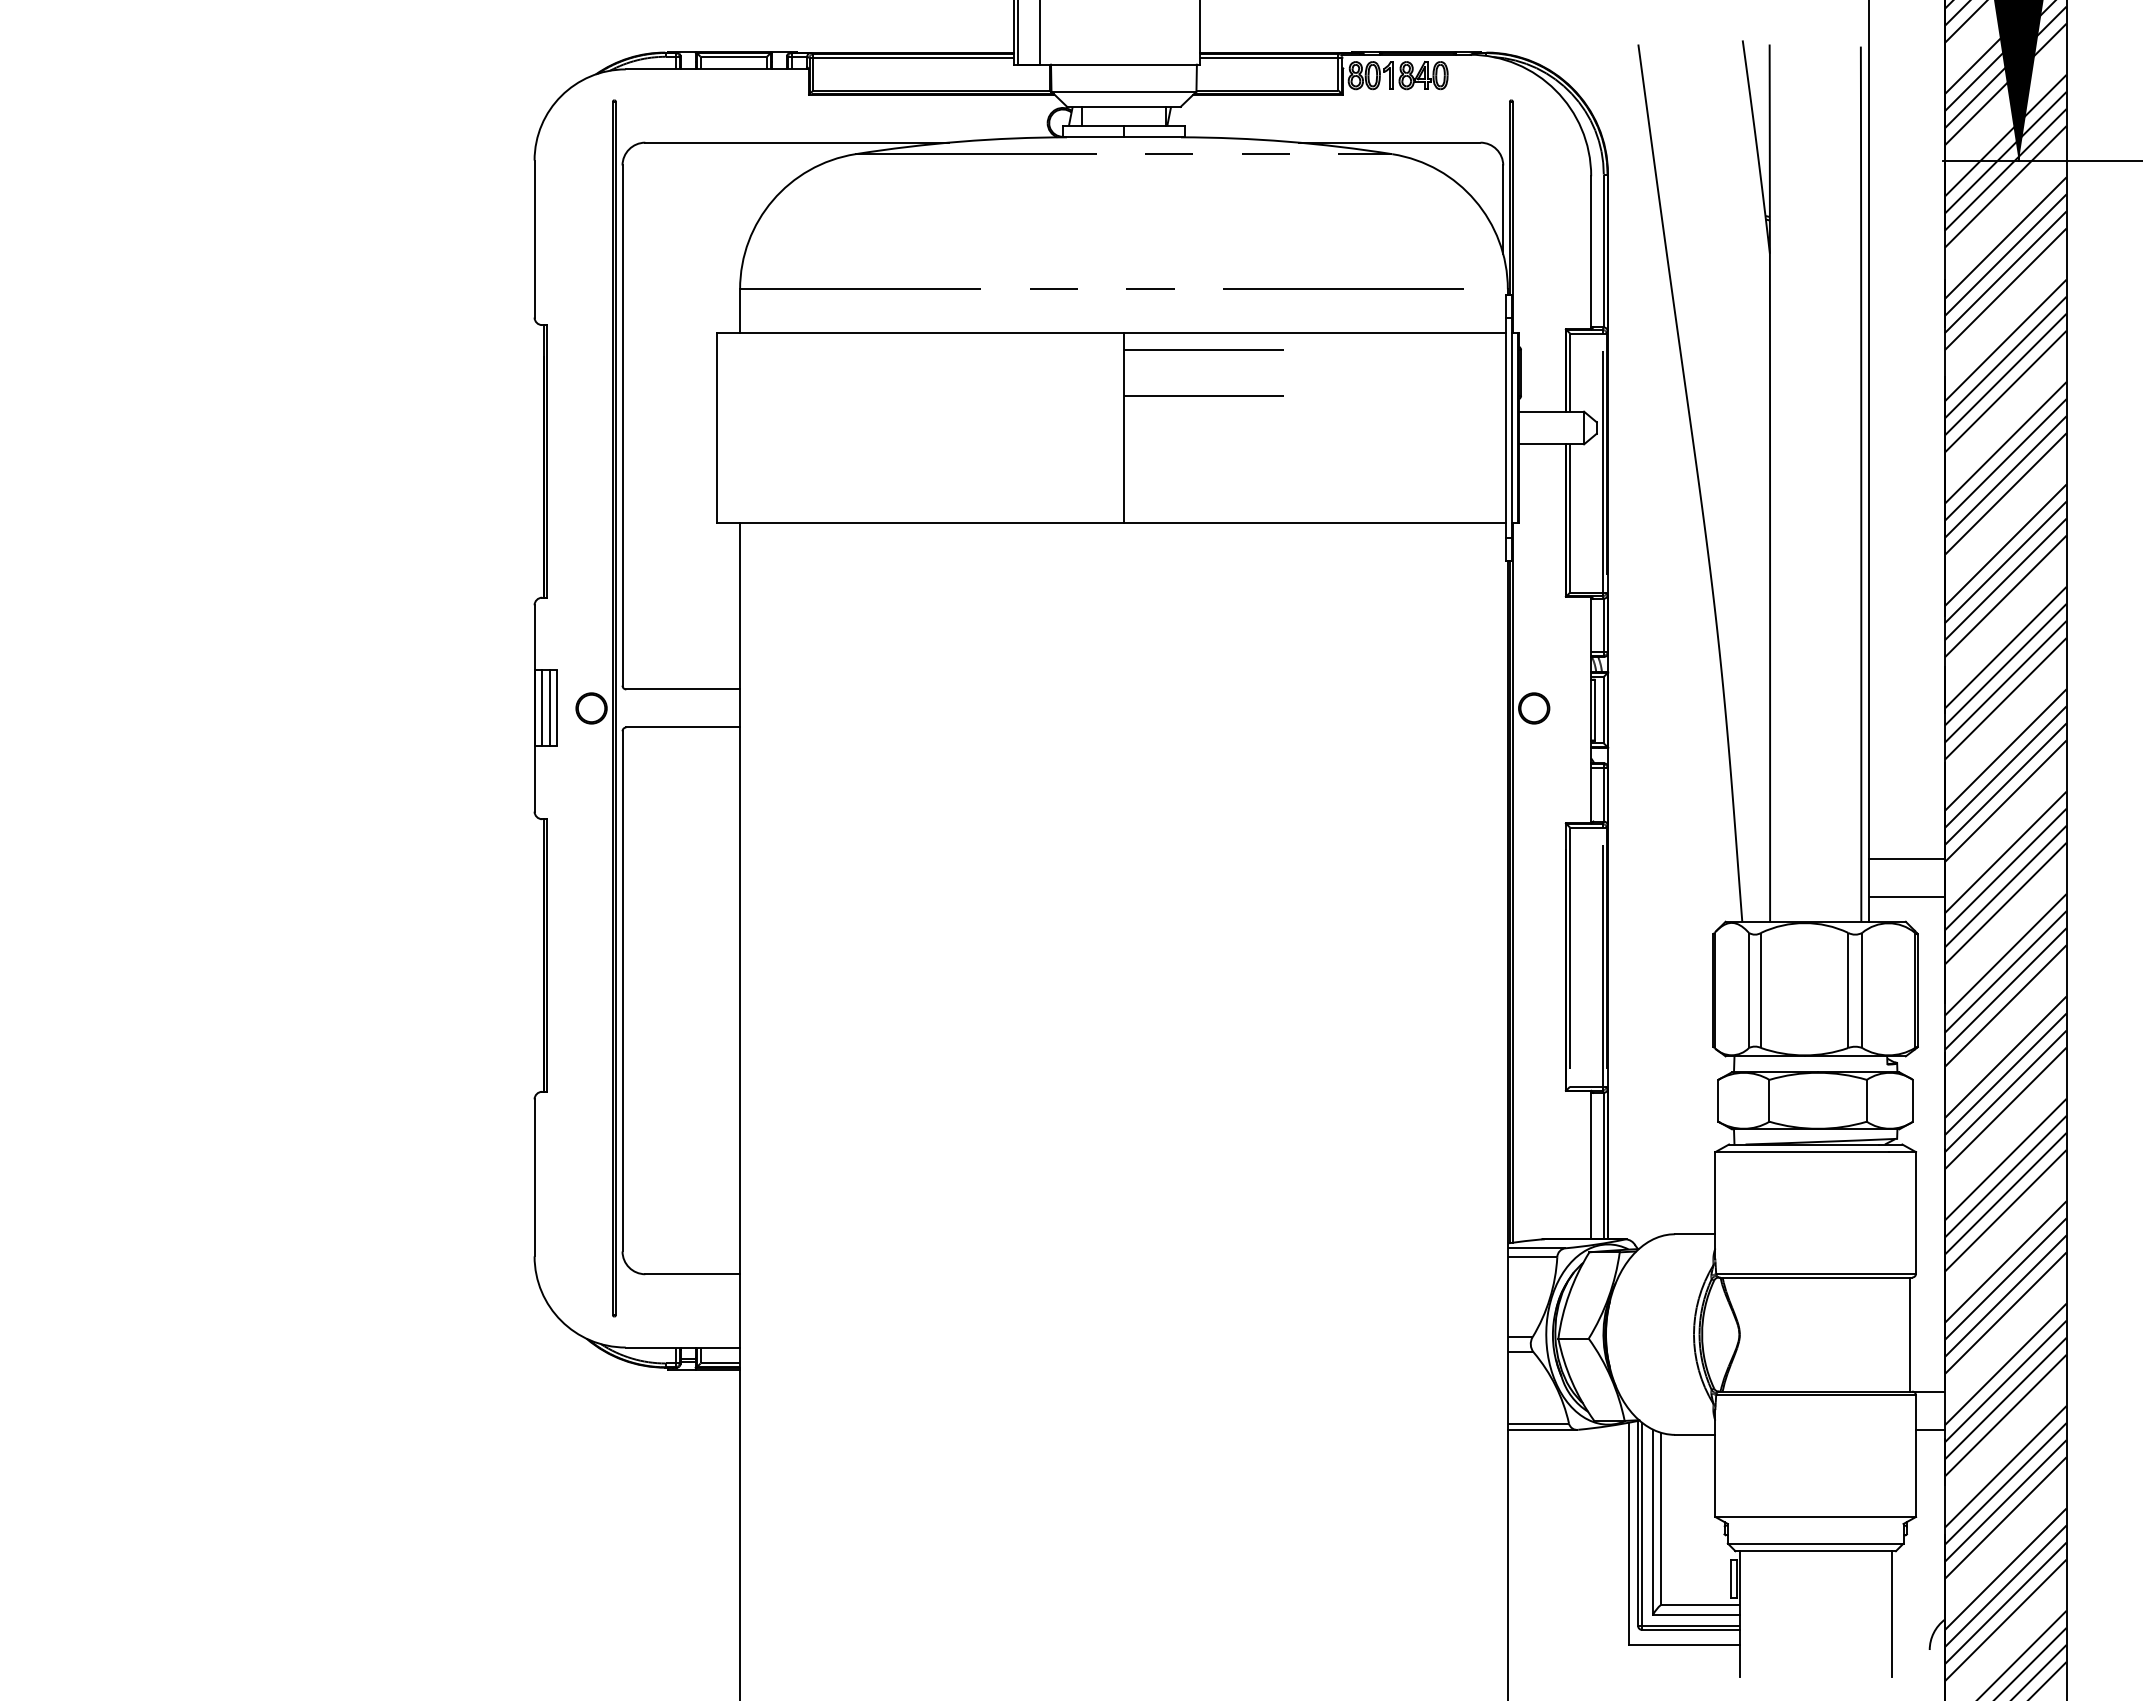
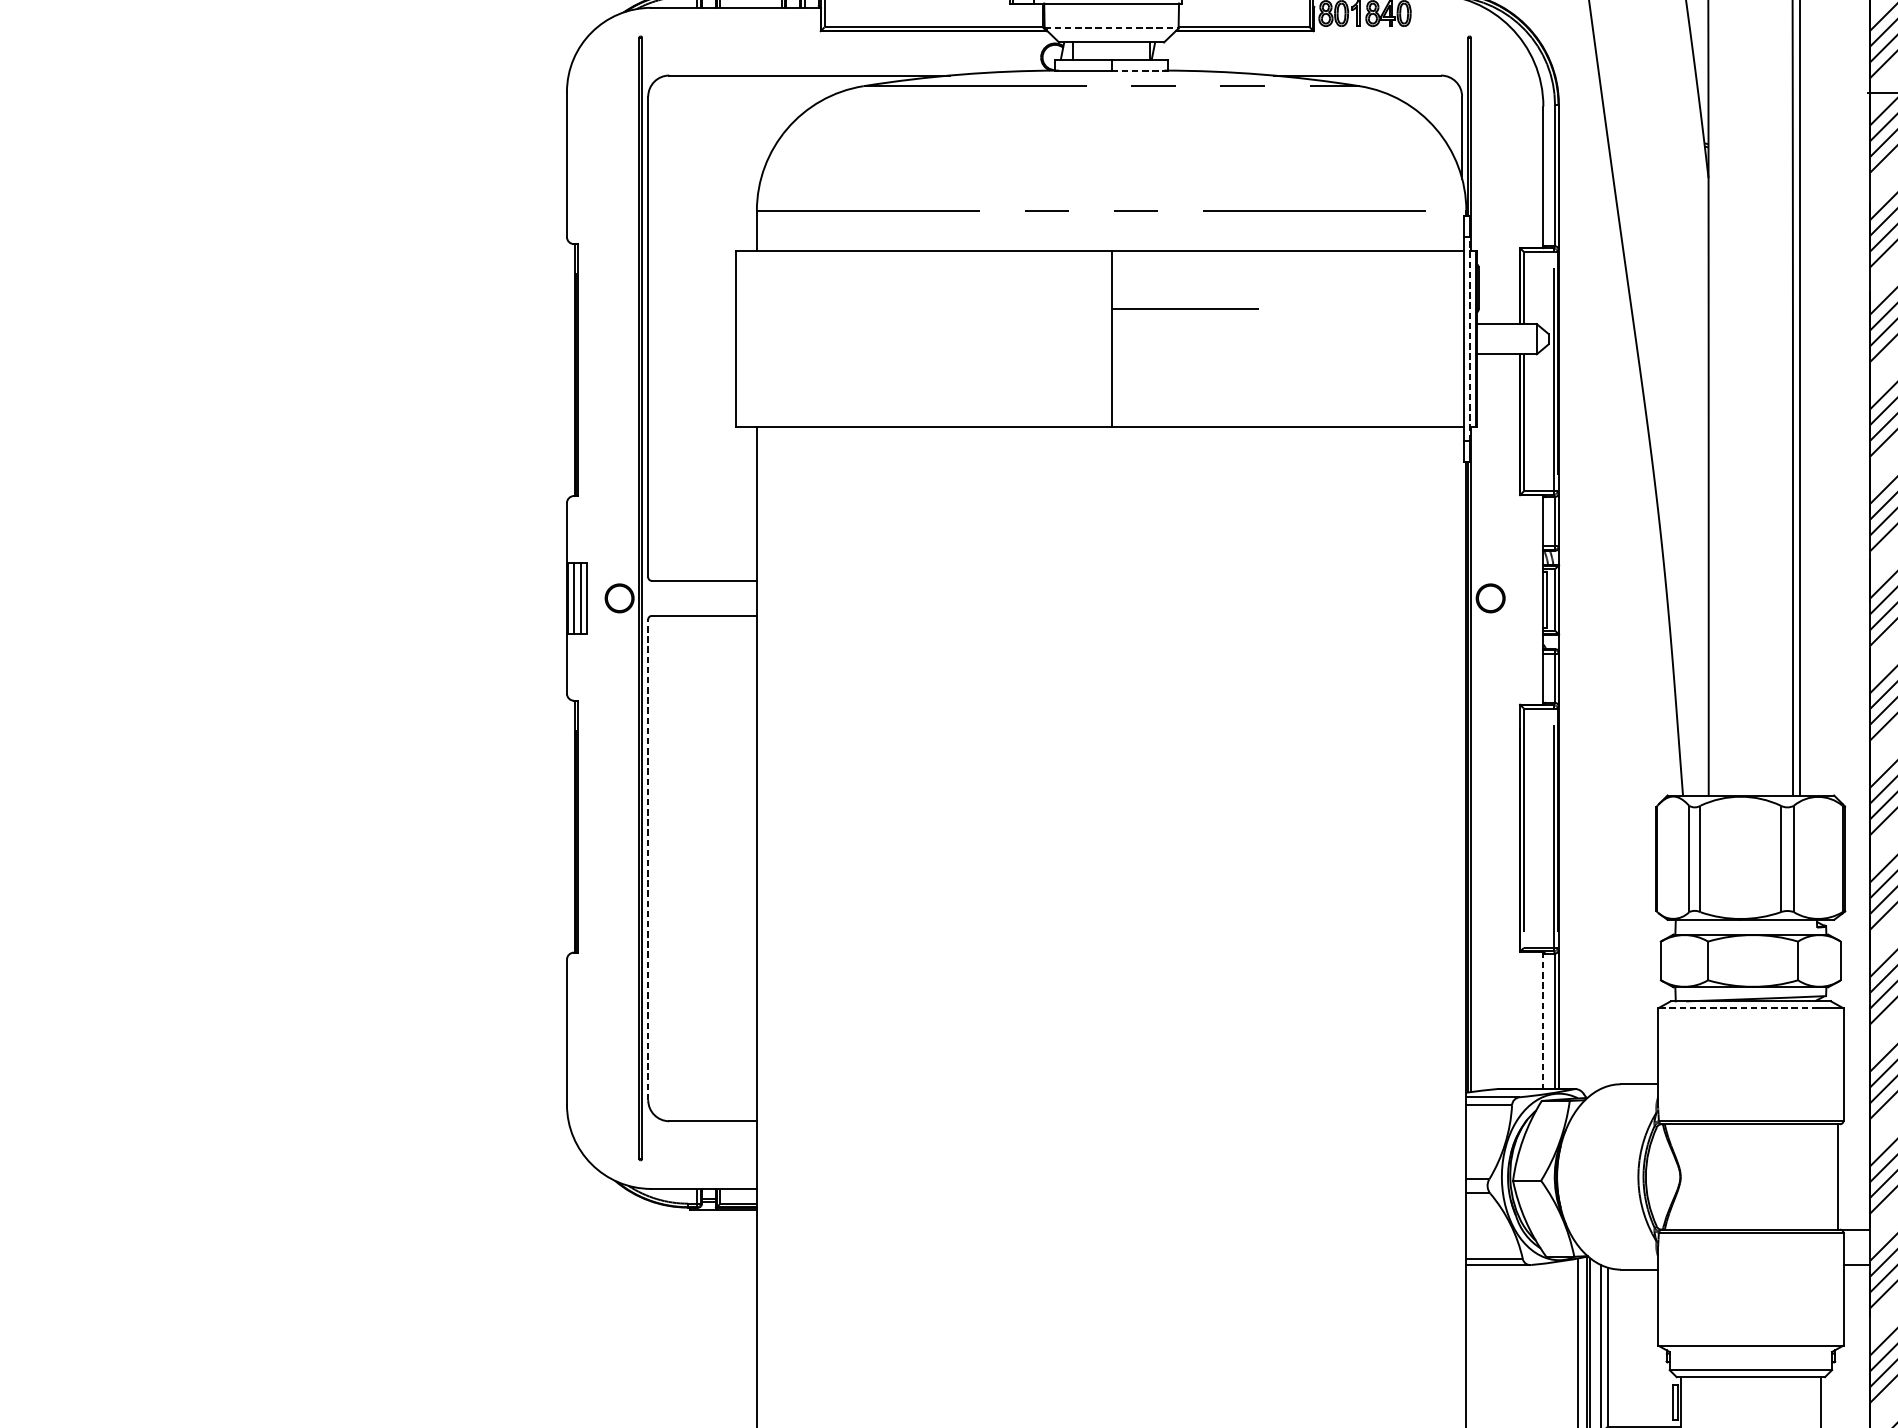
line: (1124, 91) -> (1112, 28), solid -> dashed
line: (1154, 137) -> (1139, 70), solid -> dashed
line: (1203, 350) -> (1185, 267), removed
line: (1511, 427) -> (1469, 338), solid -> dashed
line: (1906, 859) -> (1834, 737), removed
line: (1906, 897) -> (1834, 773), removed
line: (622, 990) -> (648, 859), solid -> dashed
line: (1801, 1152) -> (1737, 1008), solid -> dashed
line: (1591, 1165) -> (1543, 1020), solid -> dashed

